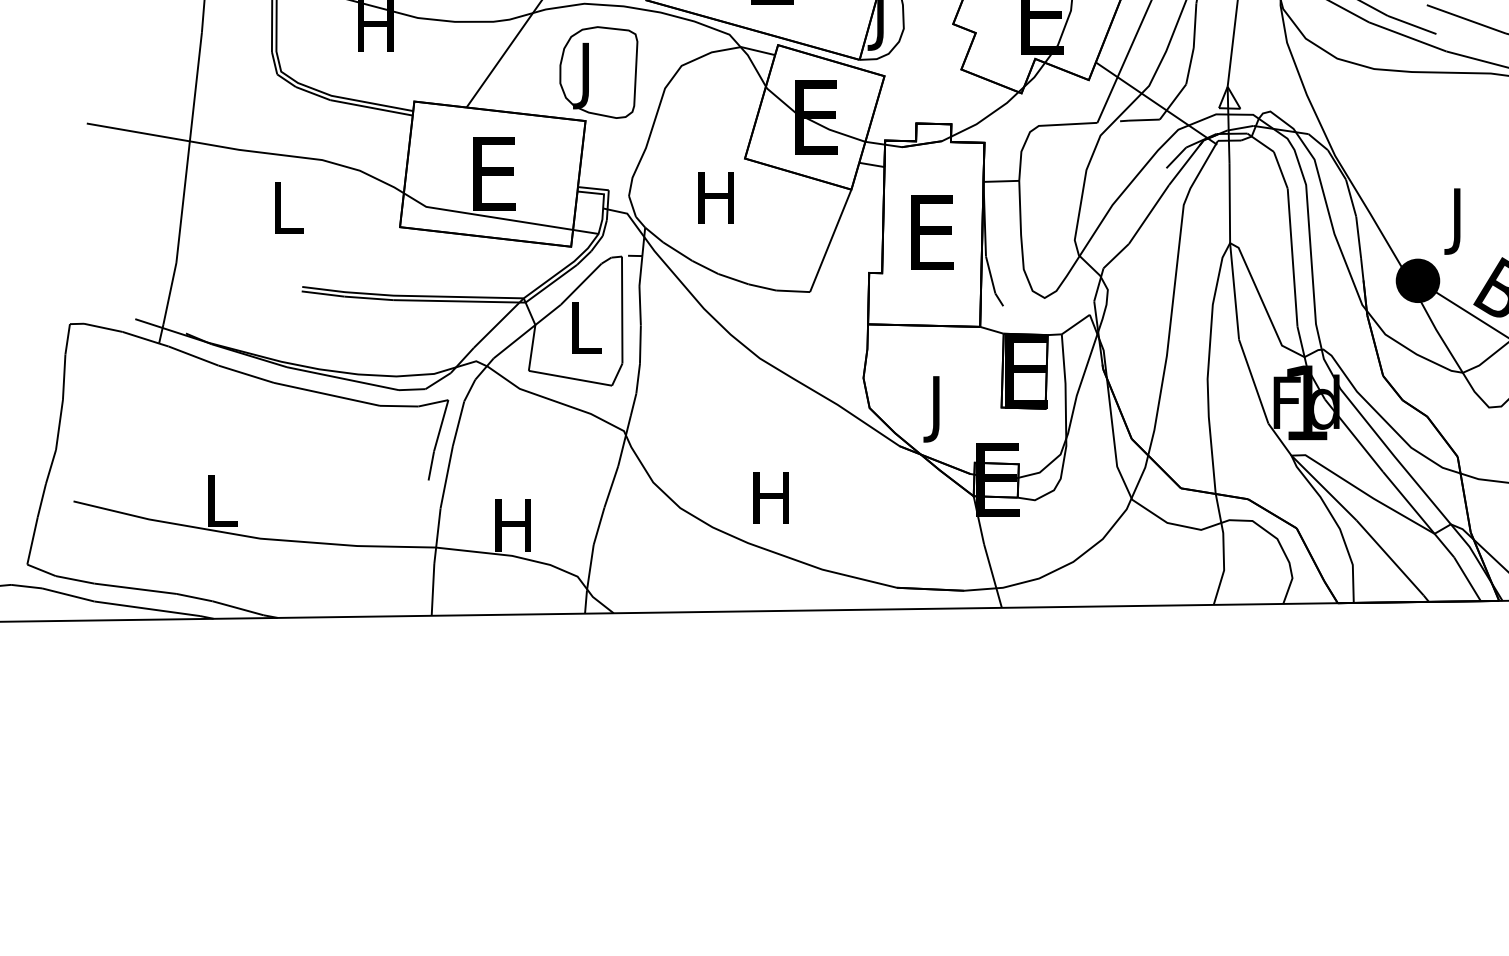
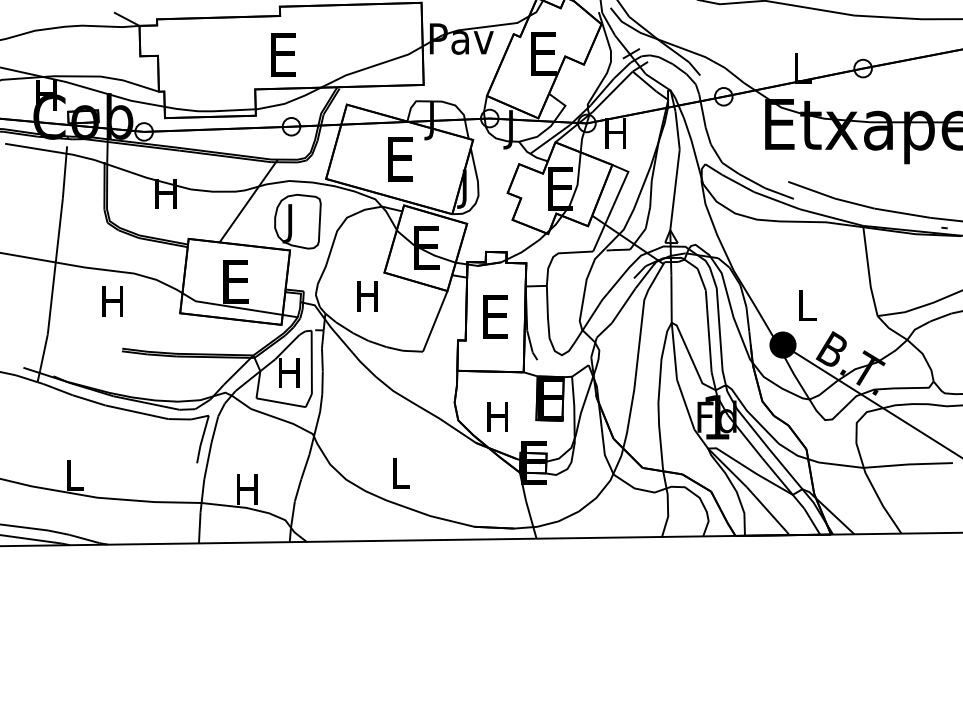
text: (285, 207) -> (112, 301), L -> H
text: (1459, 220) -> (807, 309), J -> L
text: (584, 327) -> (289, 372), L -> H
text: (935, 408) -> (497, 420), J -> H
text: (770, 497) -> (399, 473), H -> L

